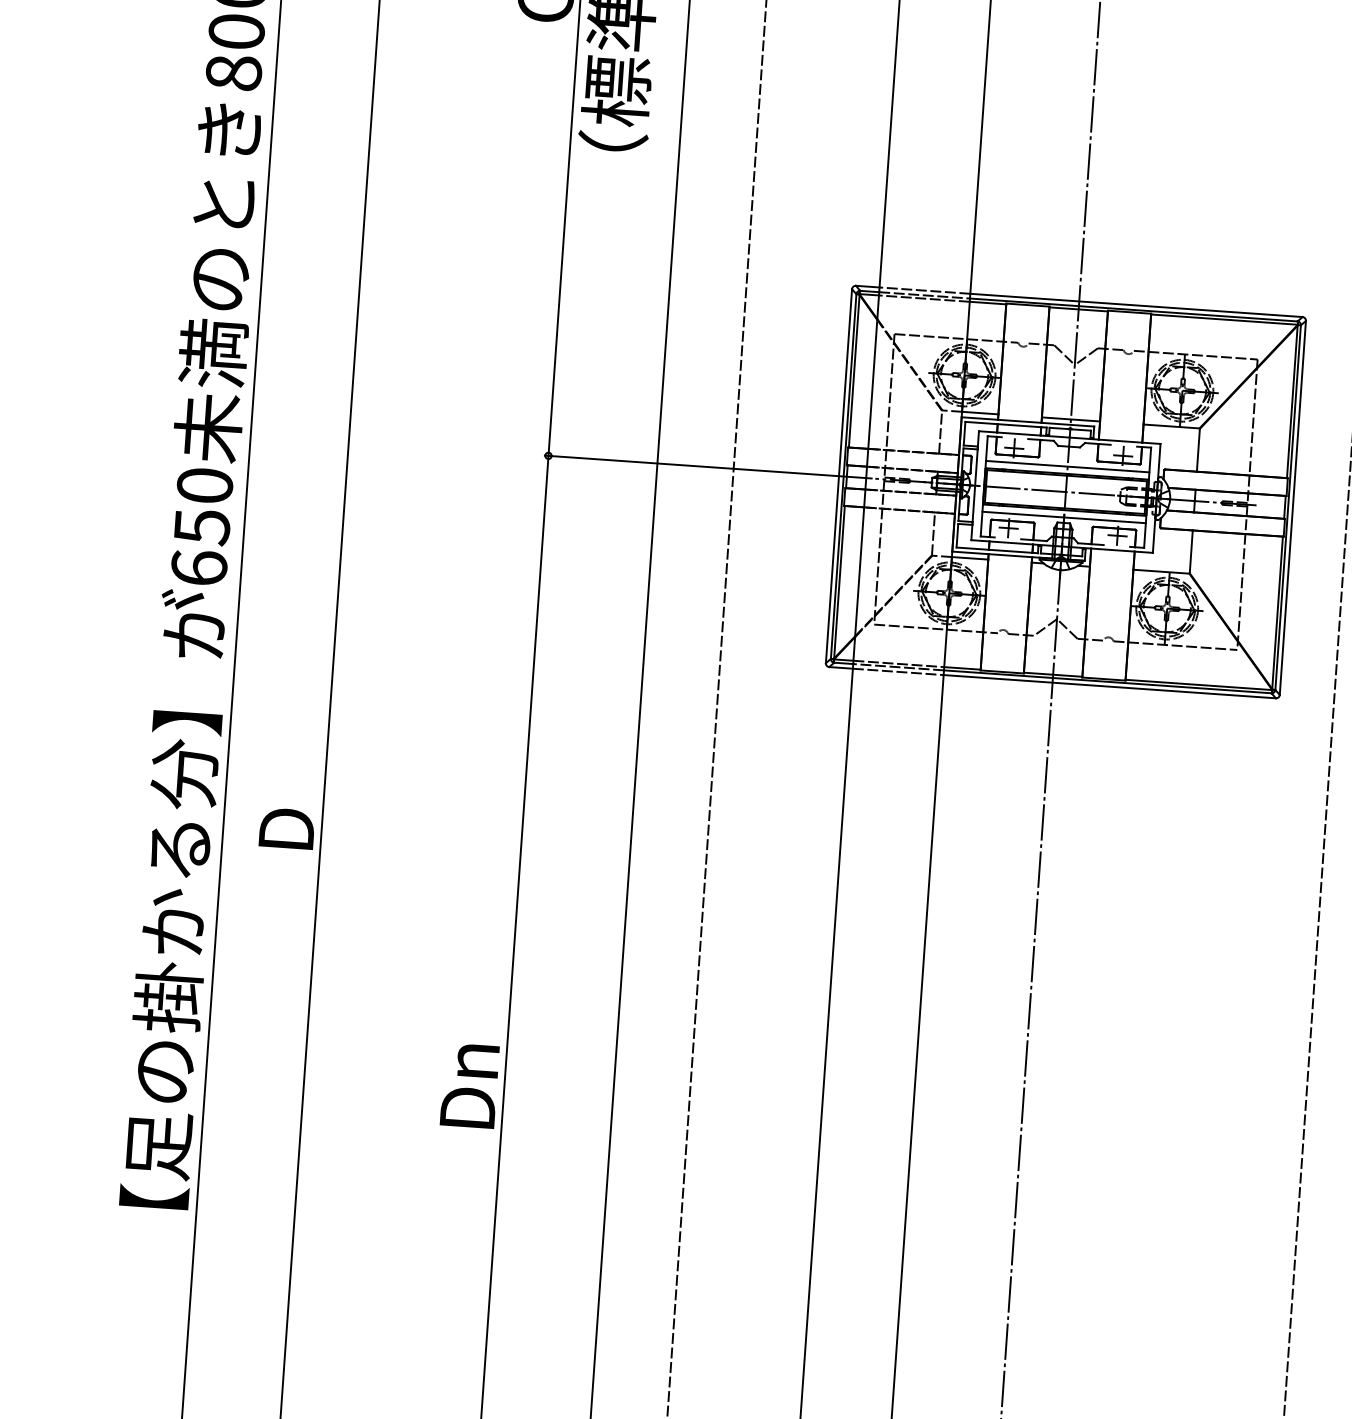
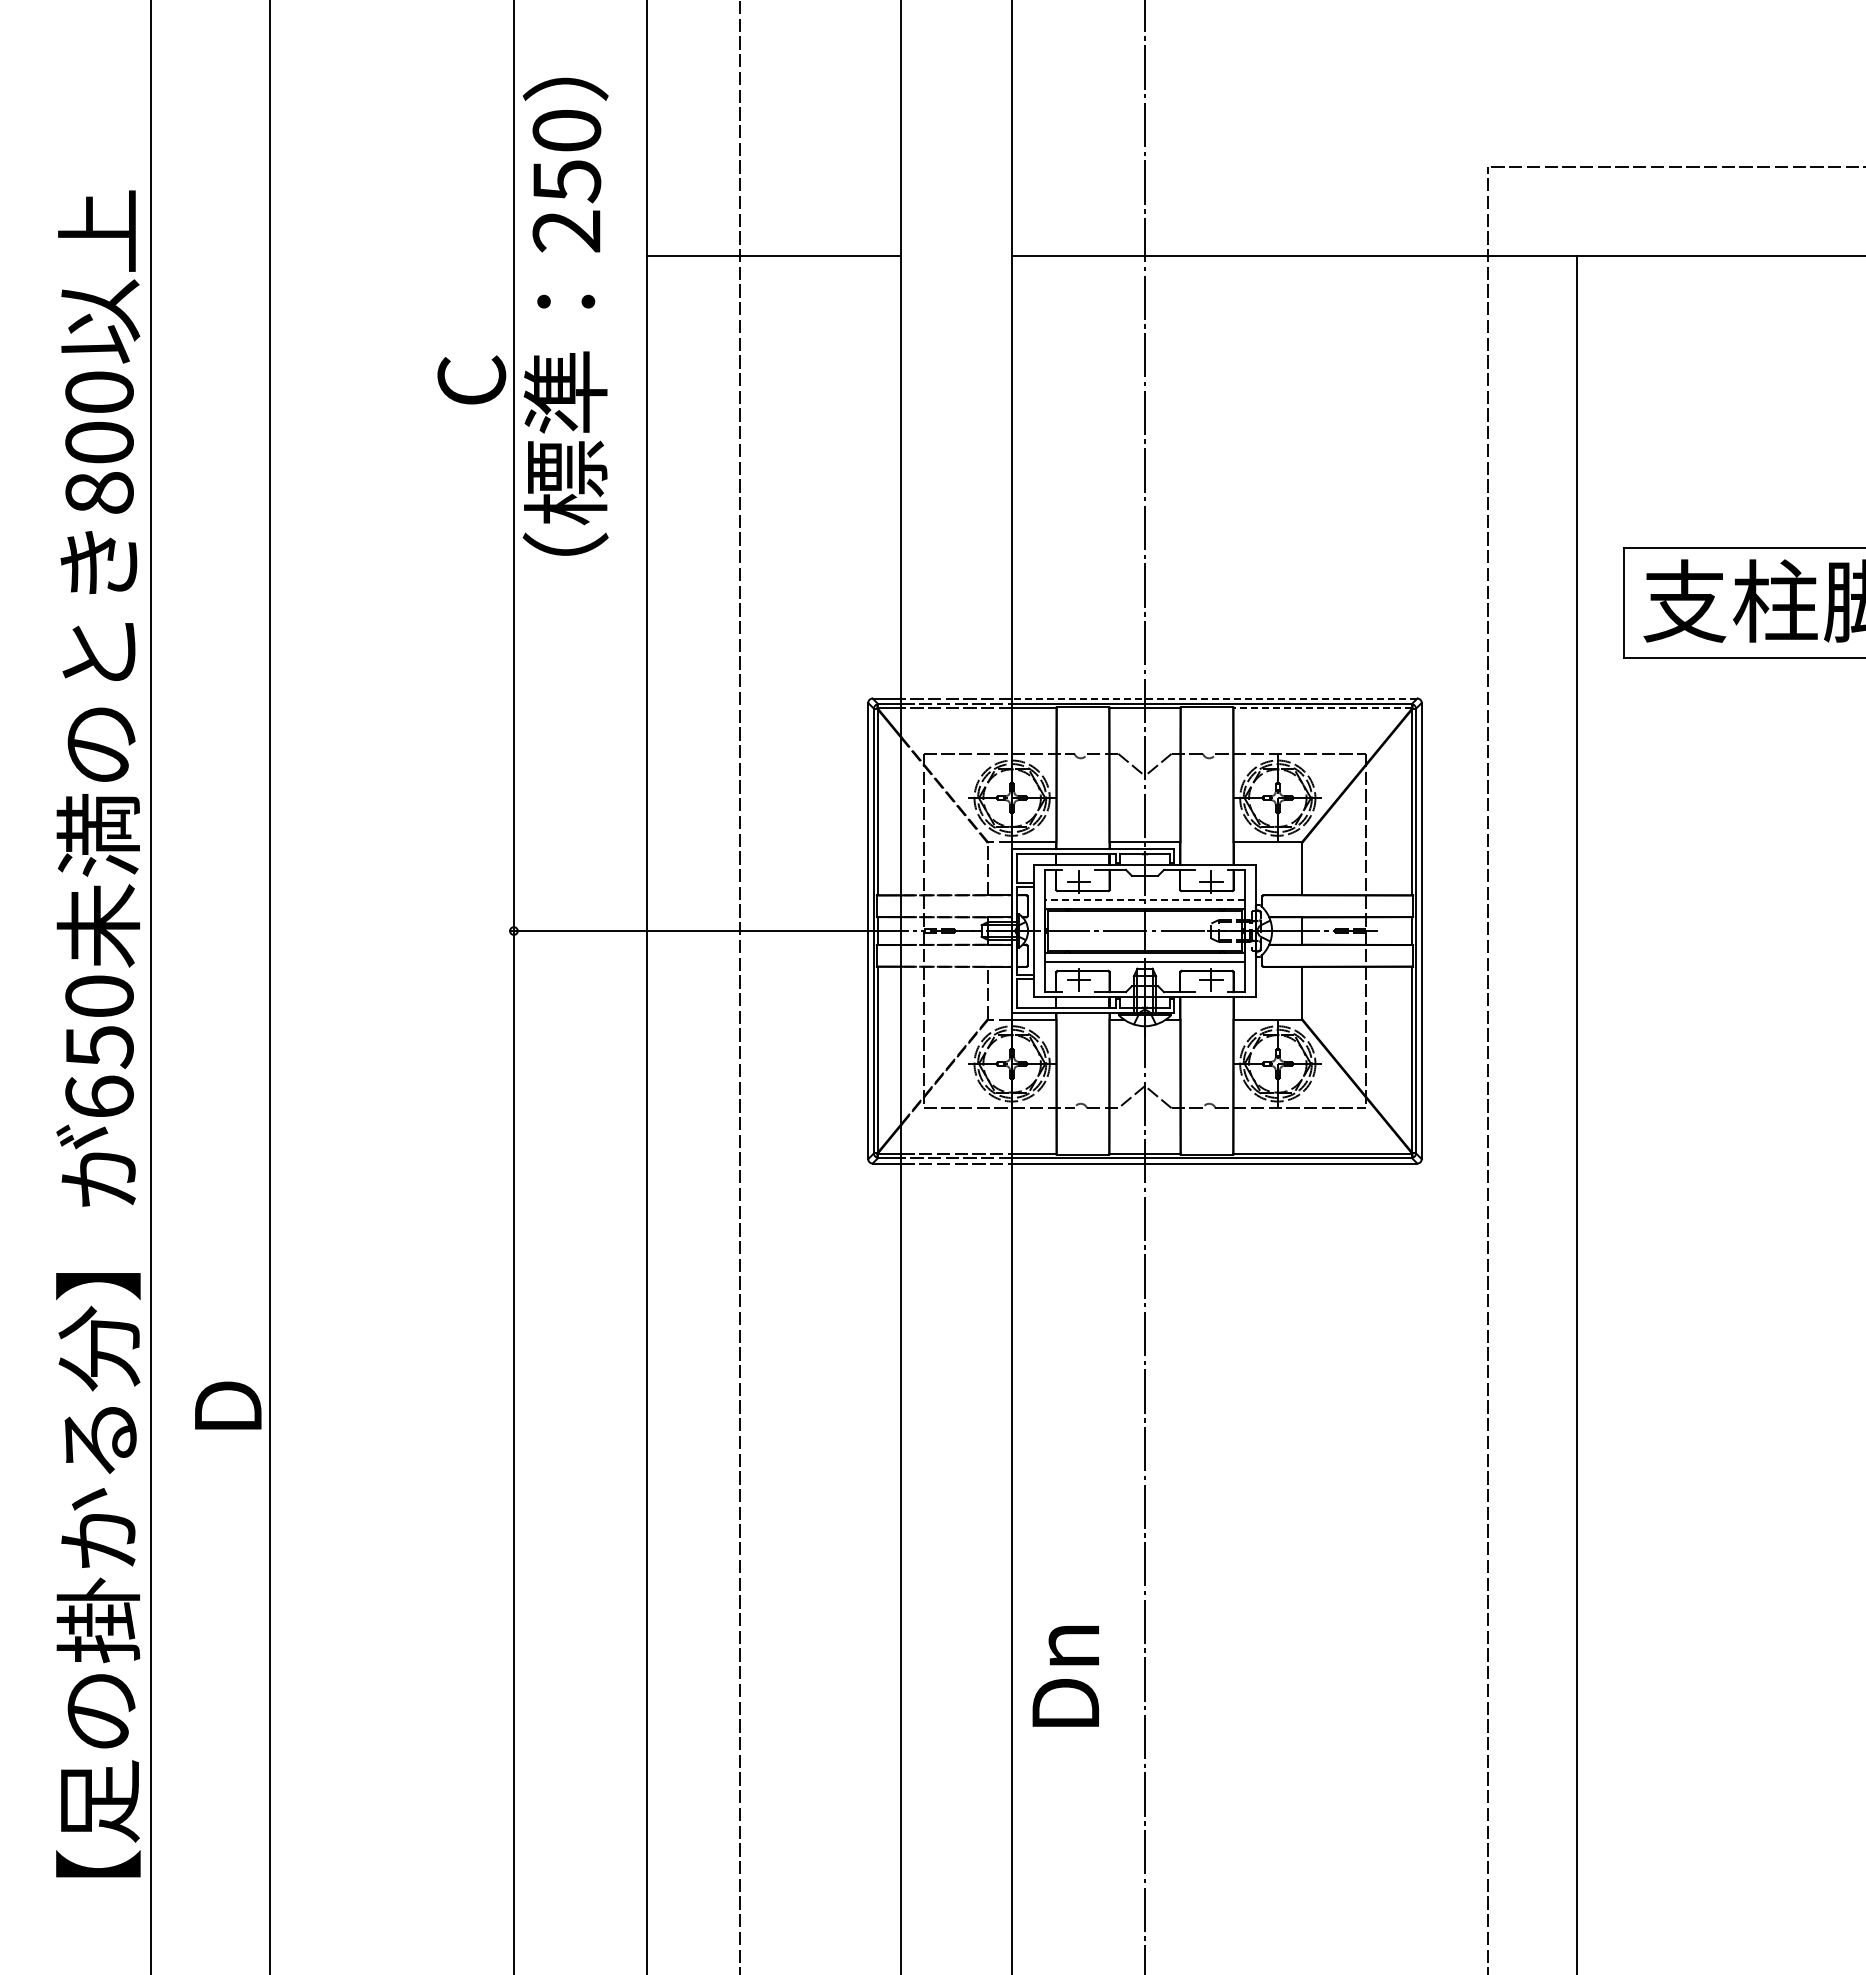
line: (1136, 305) -> (1214, 698), solid -> dashed
line: (1224, 319) -> (1322, 708), solid -> dashed
line: (1068, 467) -> (1145, 900), solid -> dashed
text: (469, 1085) -> (1065, 1676), moved

